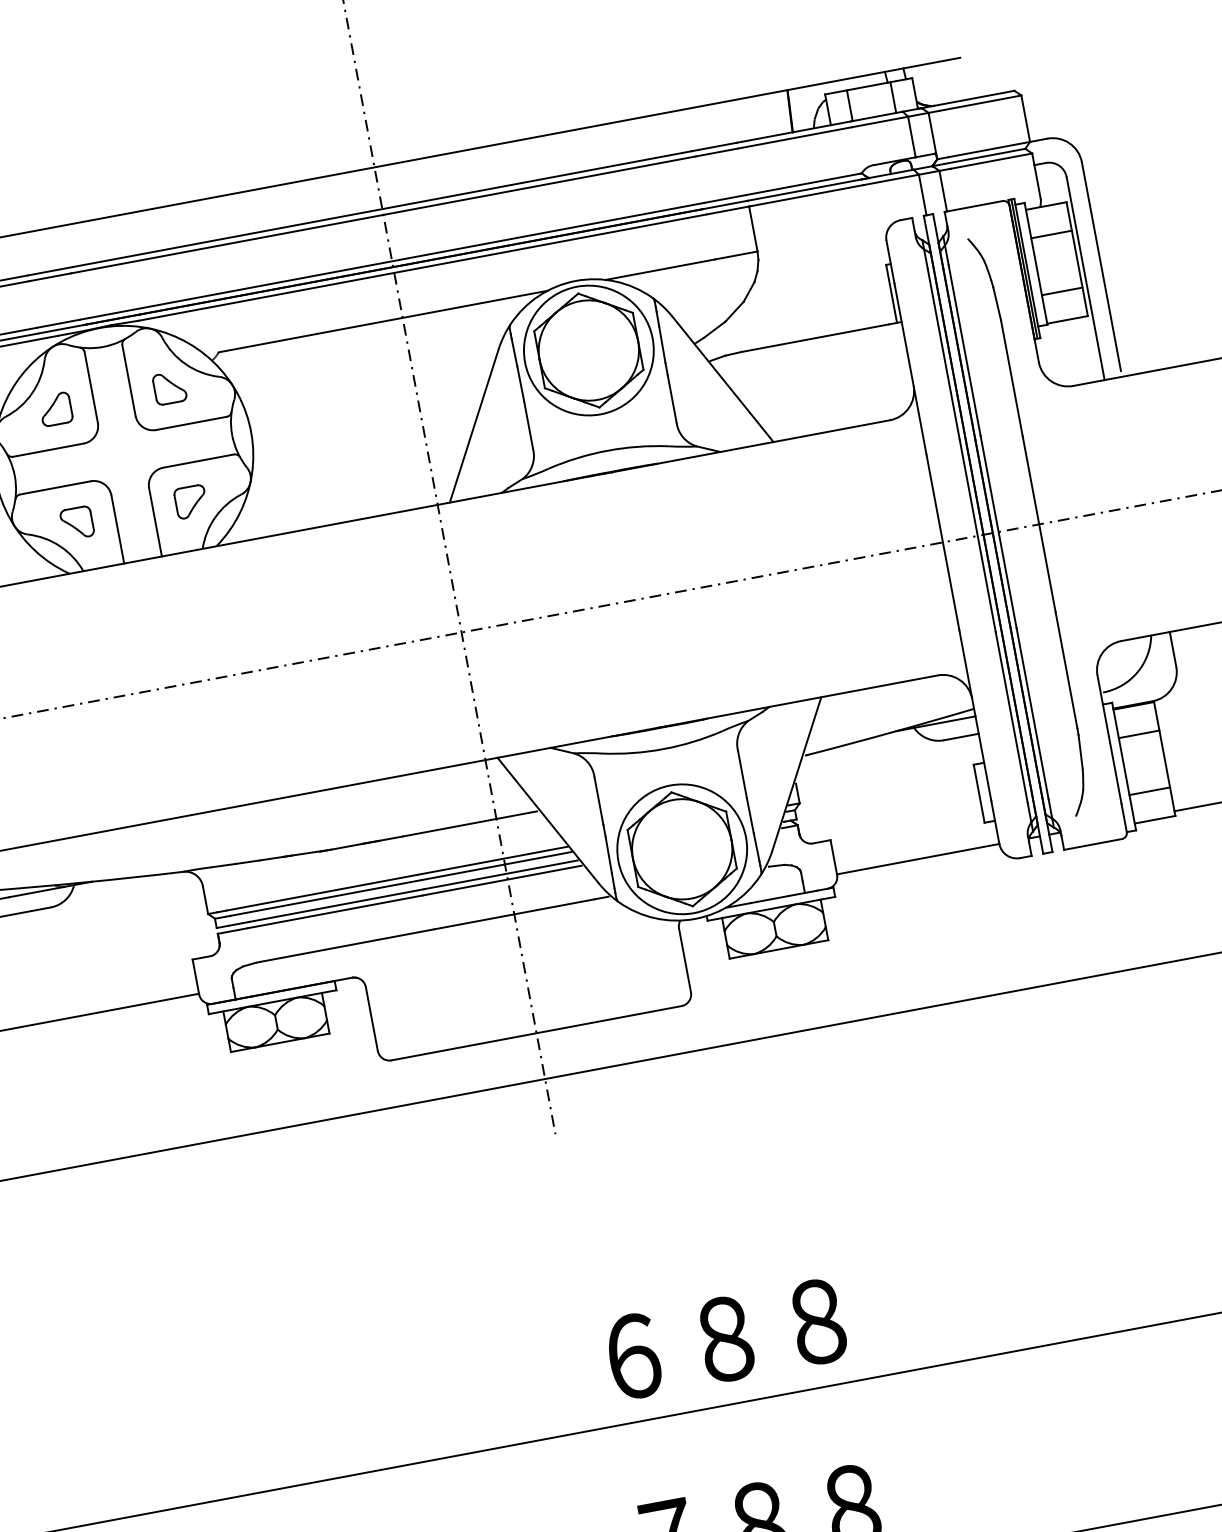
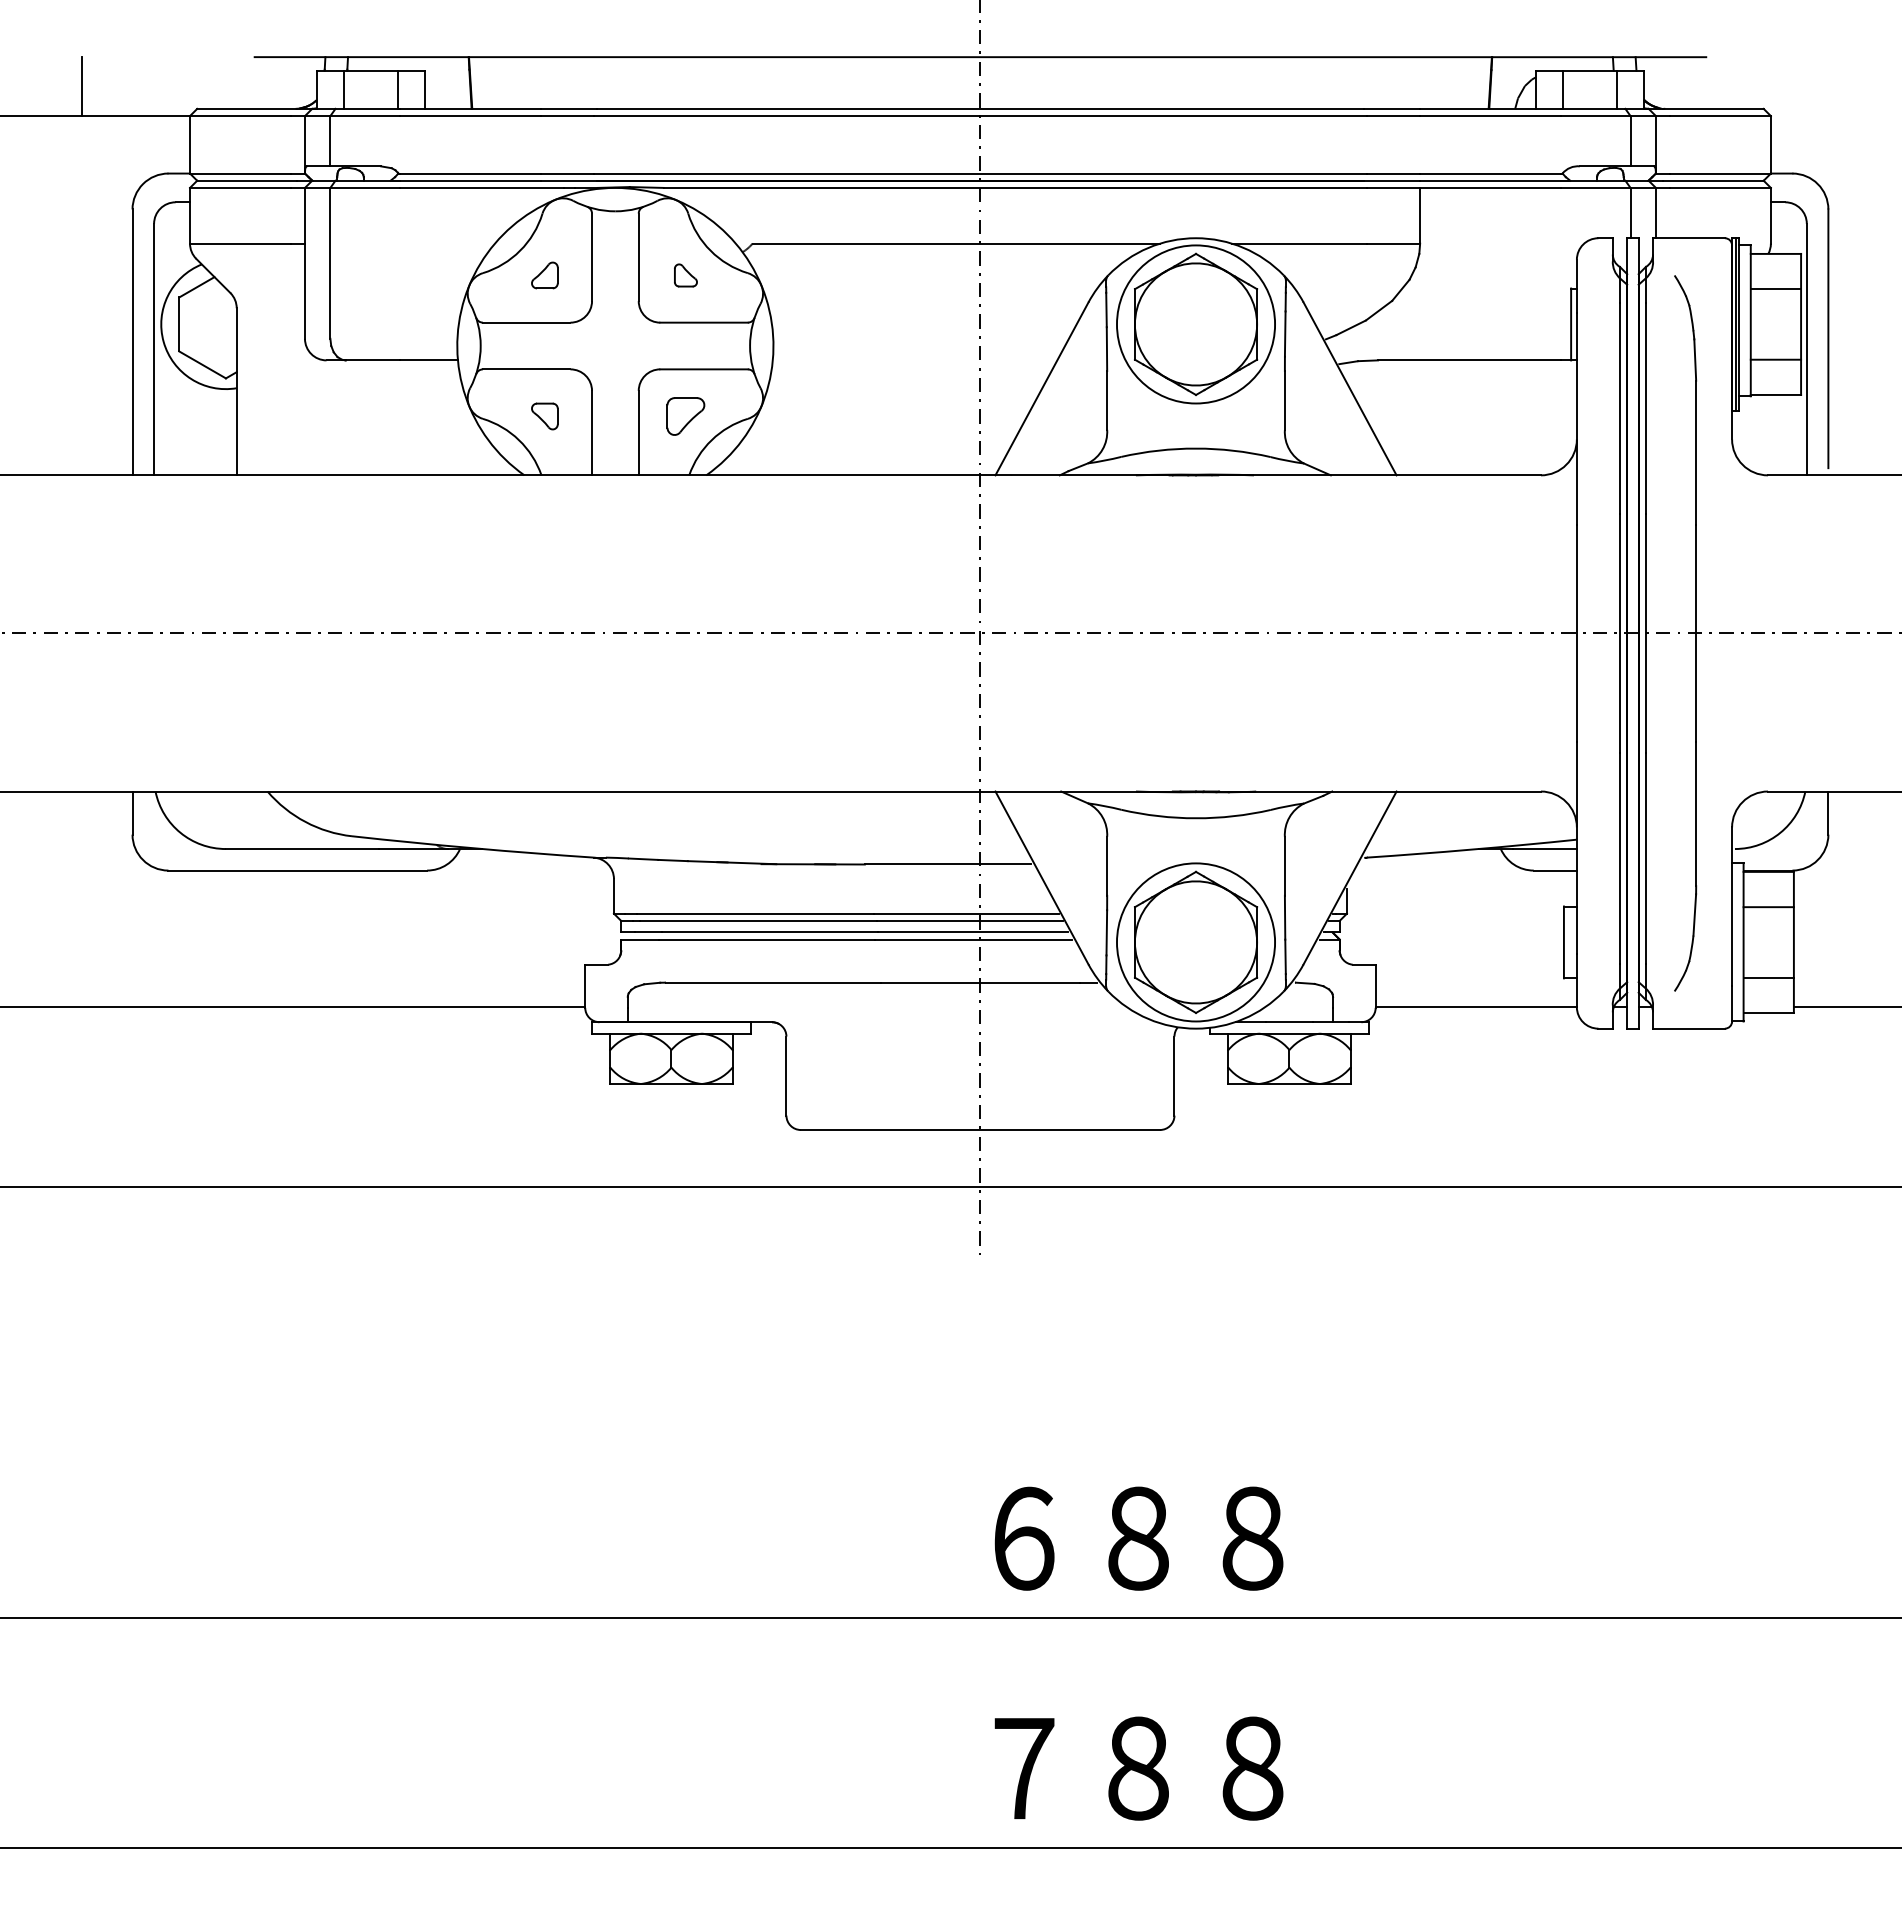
part: (169, 388) -> (685, 275), size x0.6
part: (55, 409) -> (544, 275), size x0.7
part: (76, 523) -> (544, 416), size x0.7

